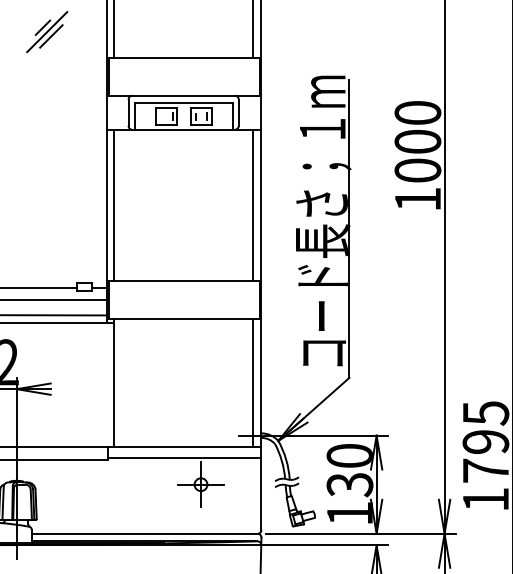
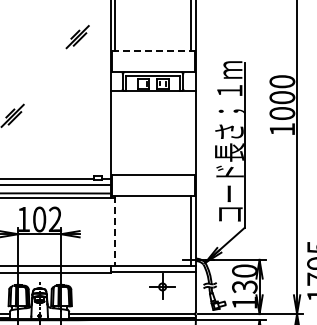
line: (184, 58) -> (153, 51), solid -> dashed
line: (113, 204) -> (114, 132), removed
line: (253, 204) -> (191, 132), removed
line: (113, 384) -> (114, 231), solid -> dashed

